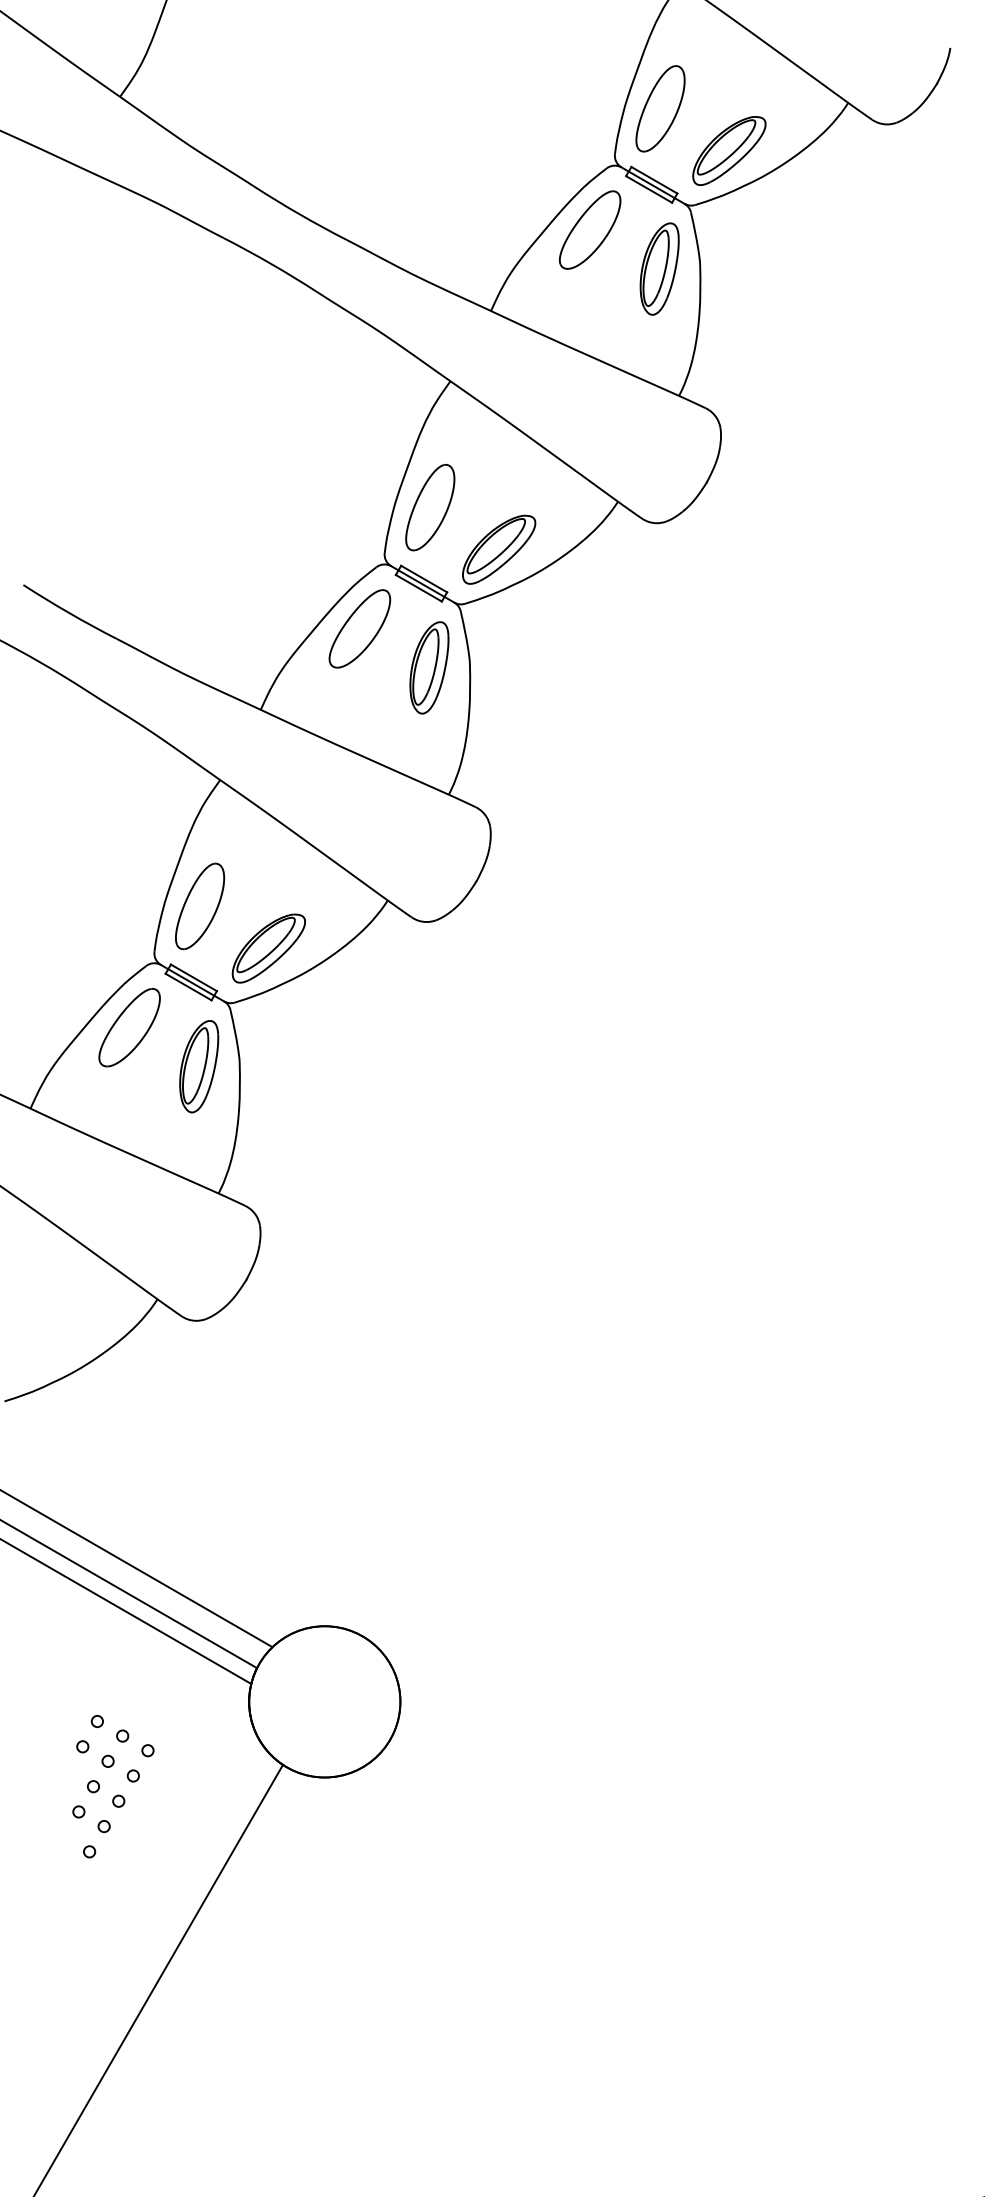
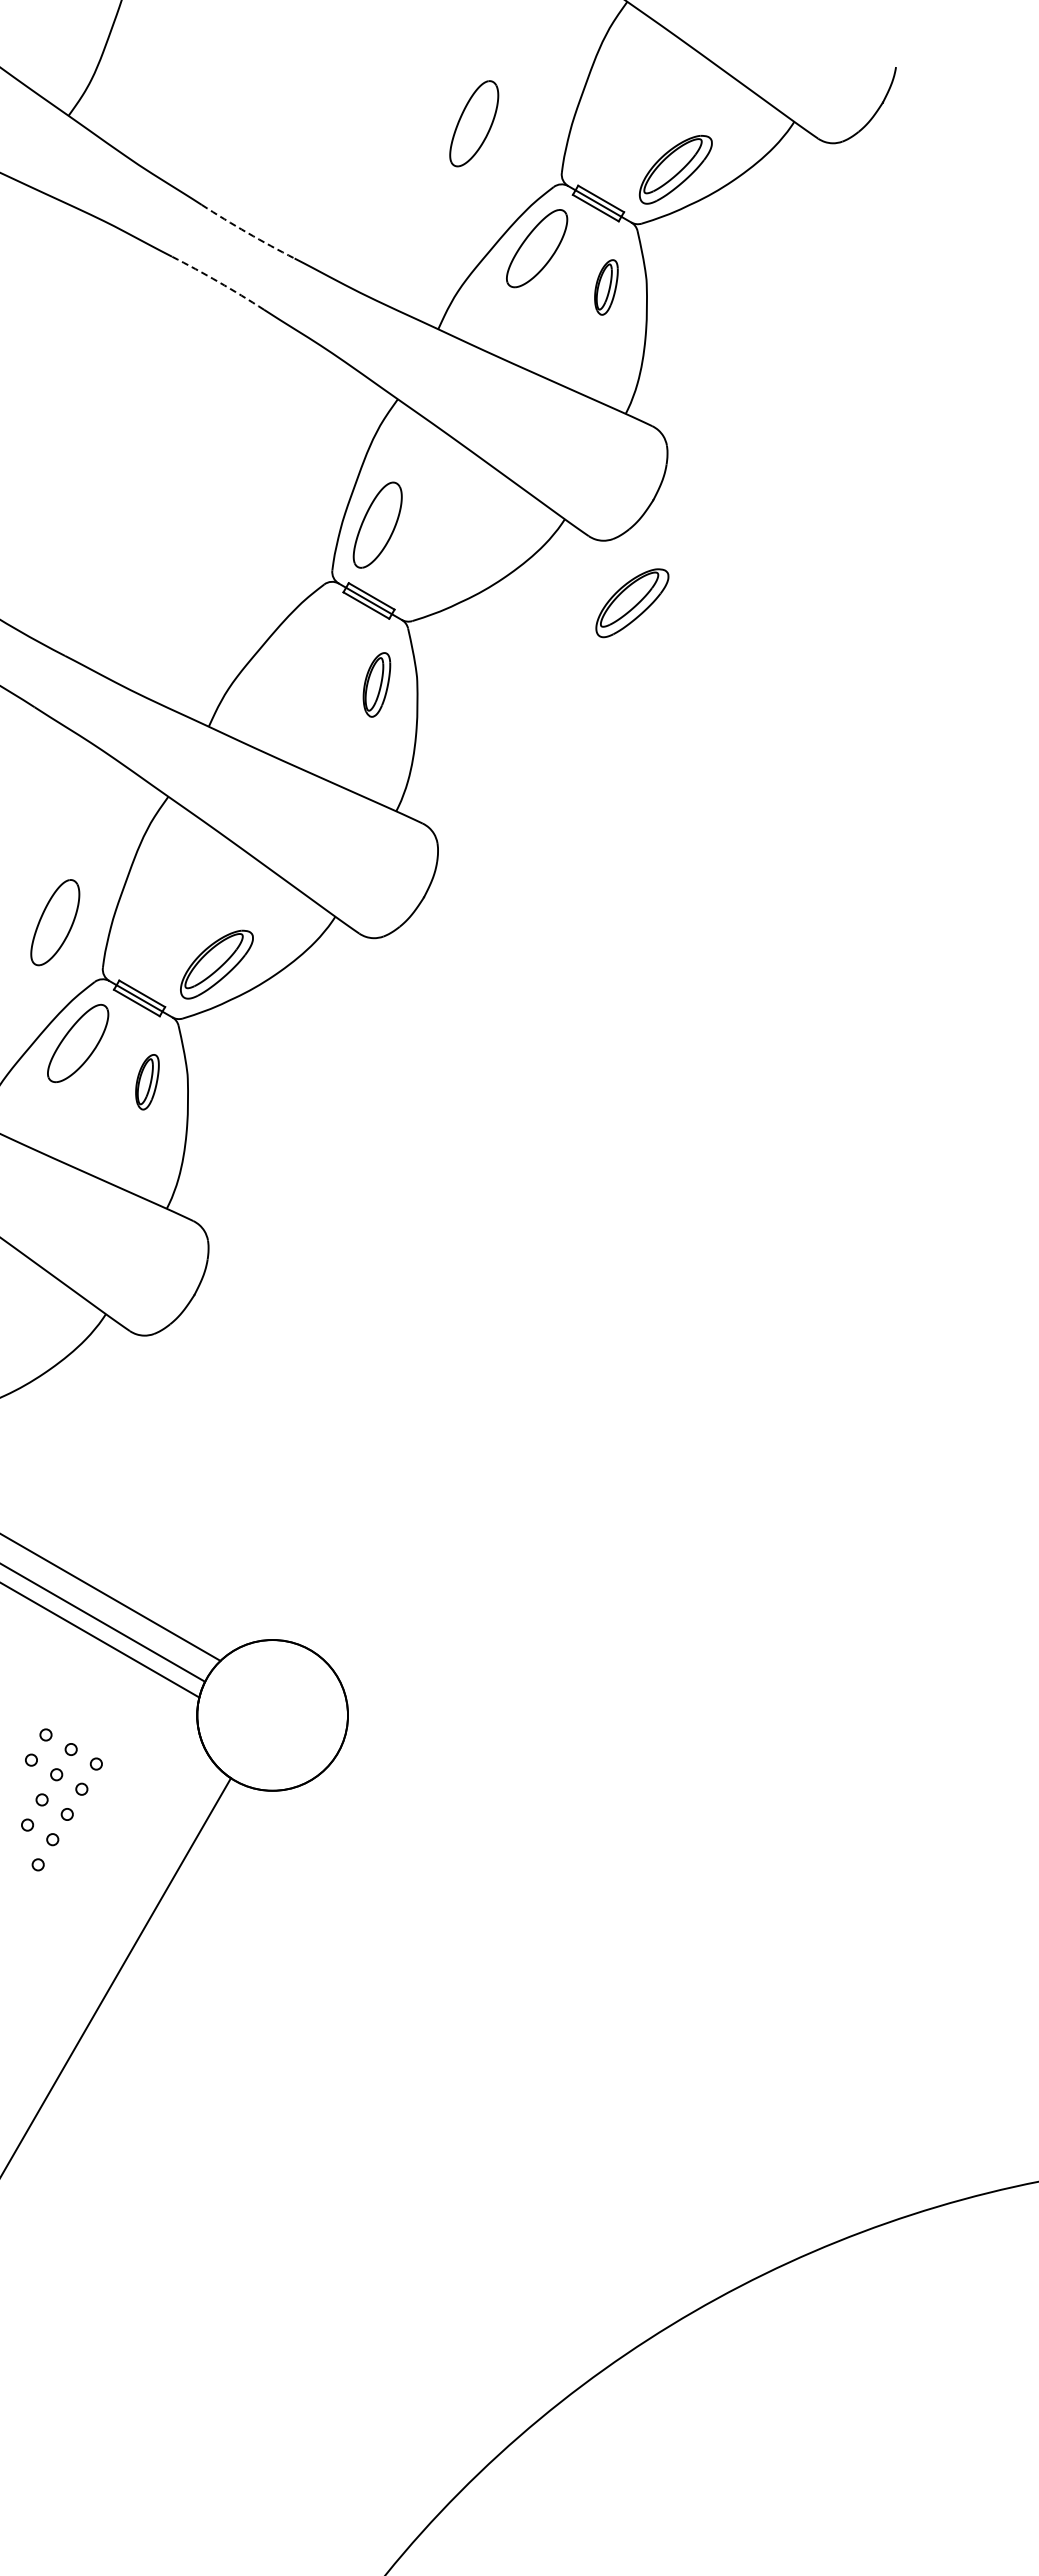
part: (660, 108) -> (474, 123), moved
arc: (299, 213) -> (247, 232), solid -> dashed
arc: (270, 264) -> (218, 282), solid -> dashed
part: (659, 269) -> (606, 287), size x0.6
part: (499, 550) -> (632, 603), moved
part: (359, 628) -> (307, 645), removed
part: (429, 667) -> (376, 684), size x0.7
part: (200, 906) -> (55, 922), moved
part: (199, 1065) -> (147, 1081), size x0.6

